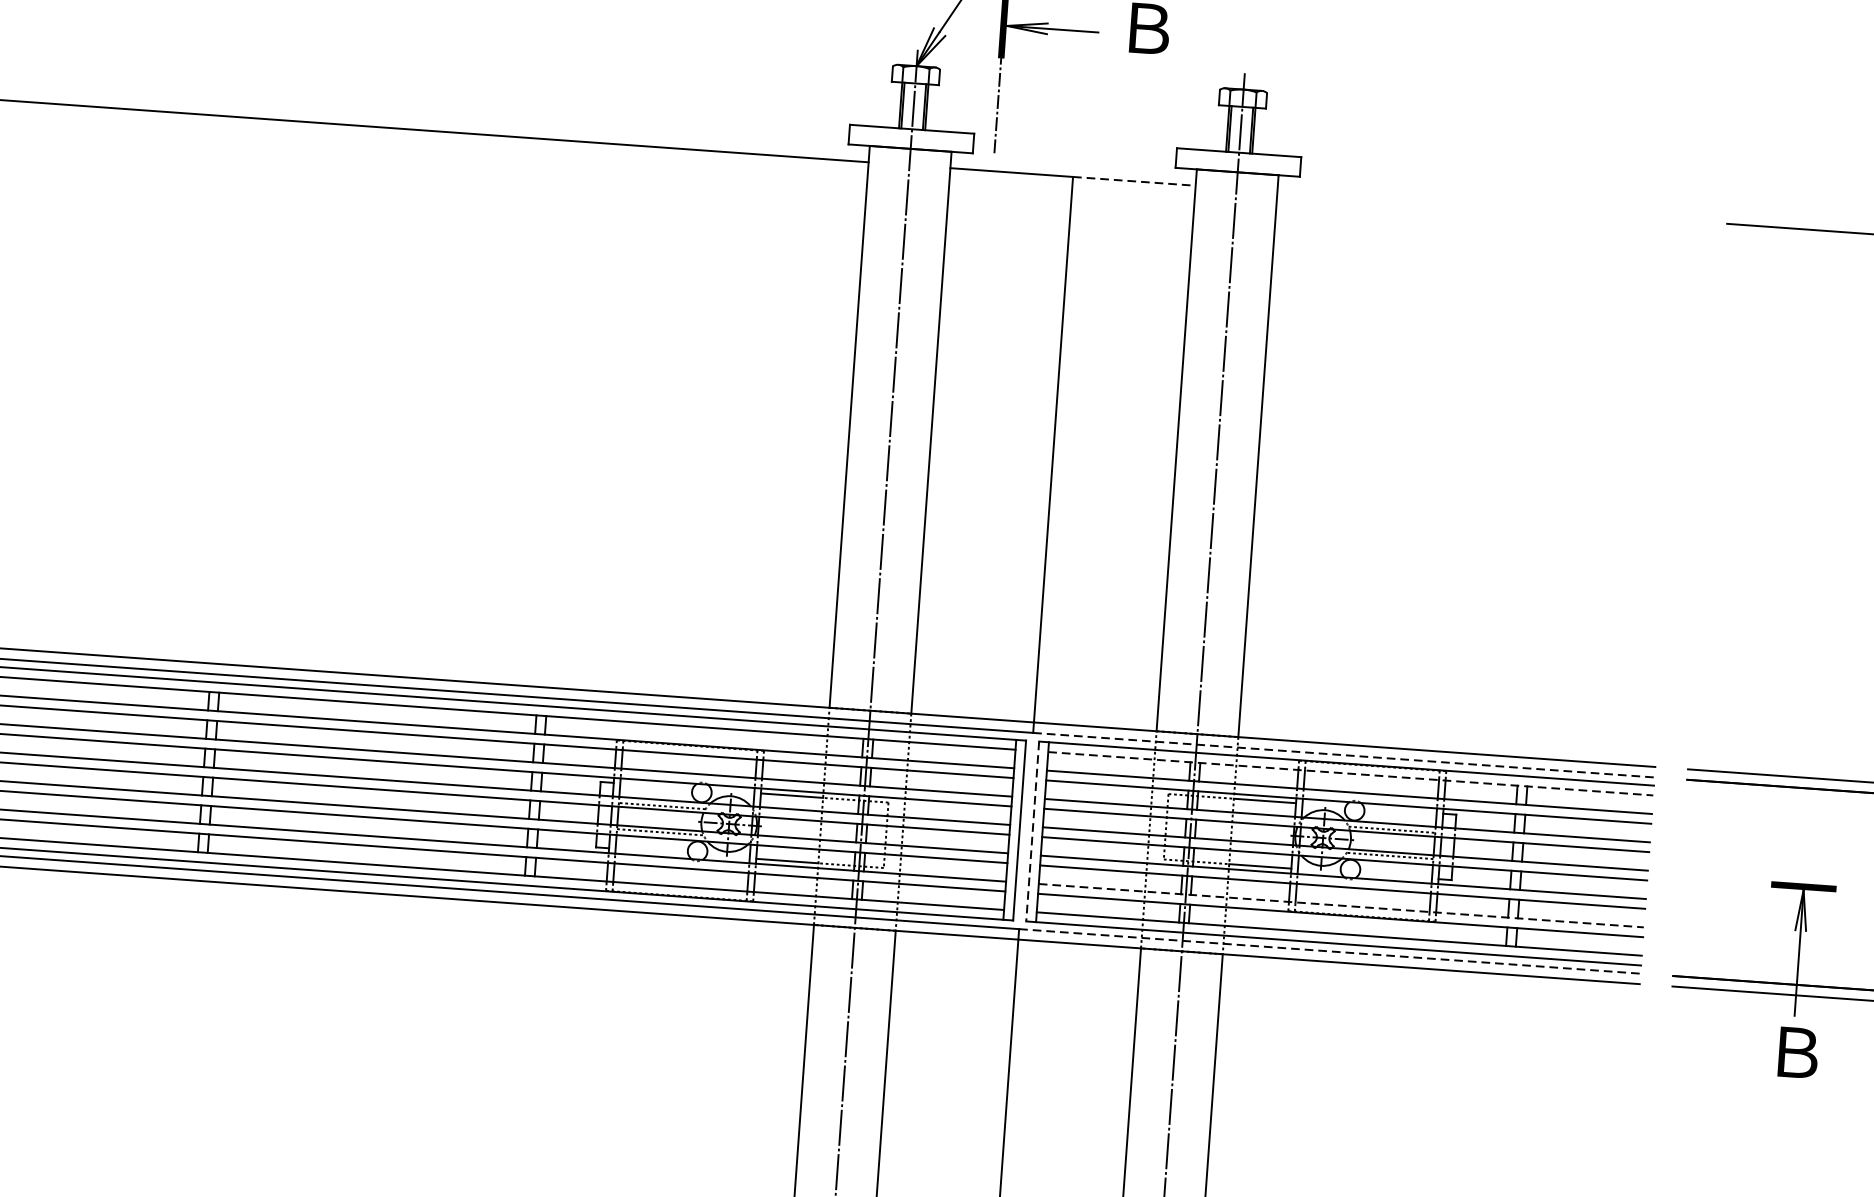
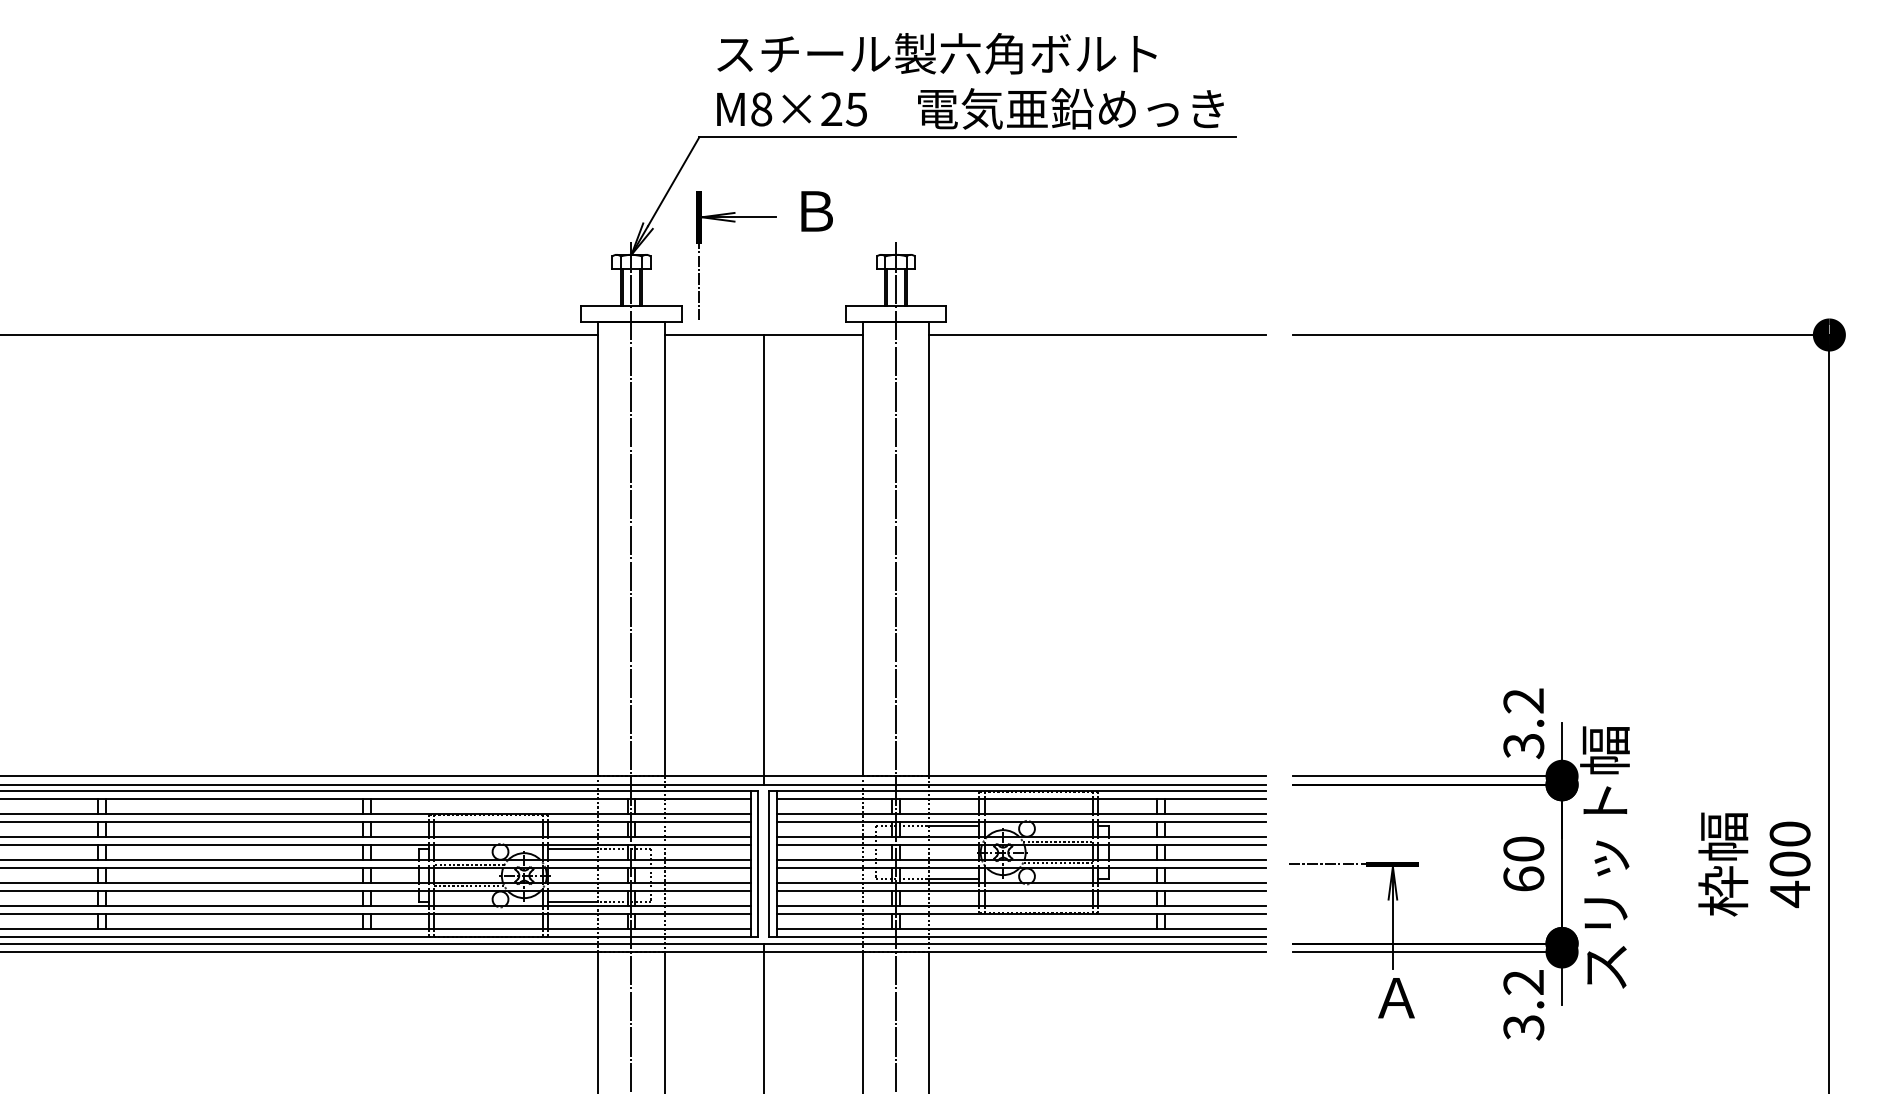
line: (1134, 181) -> (813, 335), dashed -> solid
line: (1485, 207) -> (1097, 335), added
line: (1344, 754) -> (1015, 784), dashed -> solid
line: (1350, 773) -> (1021, 799), dashed -> solid
line: (1033, 831) -> (769, 864), dashed -> solid
line: (1739, 882) -> (1340, 864), added
line: (1341, 906) -> (1021, 906), dashed -> solid
line: (1330, 951) -> (1015, 943), dashed -> solid
text: (1796, 1053) -> (1396, 998), Ｂ -> Ａ

